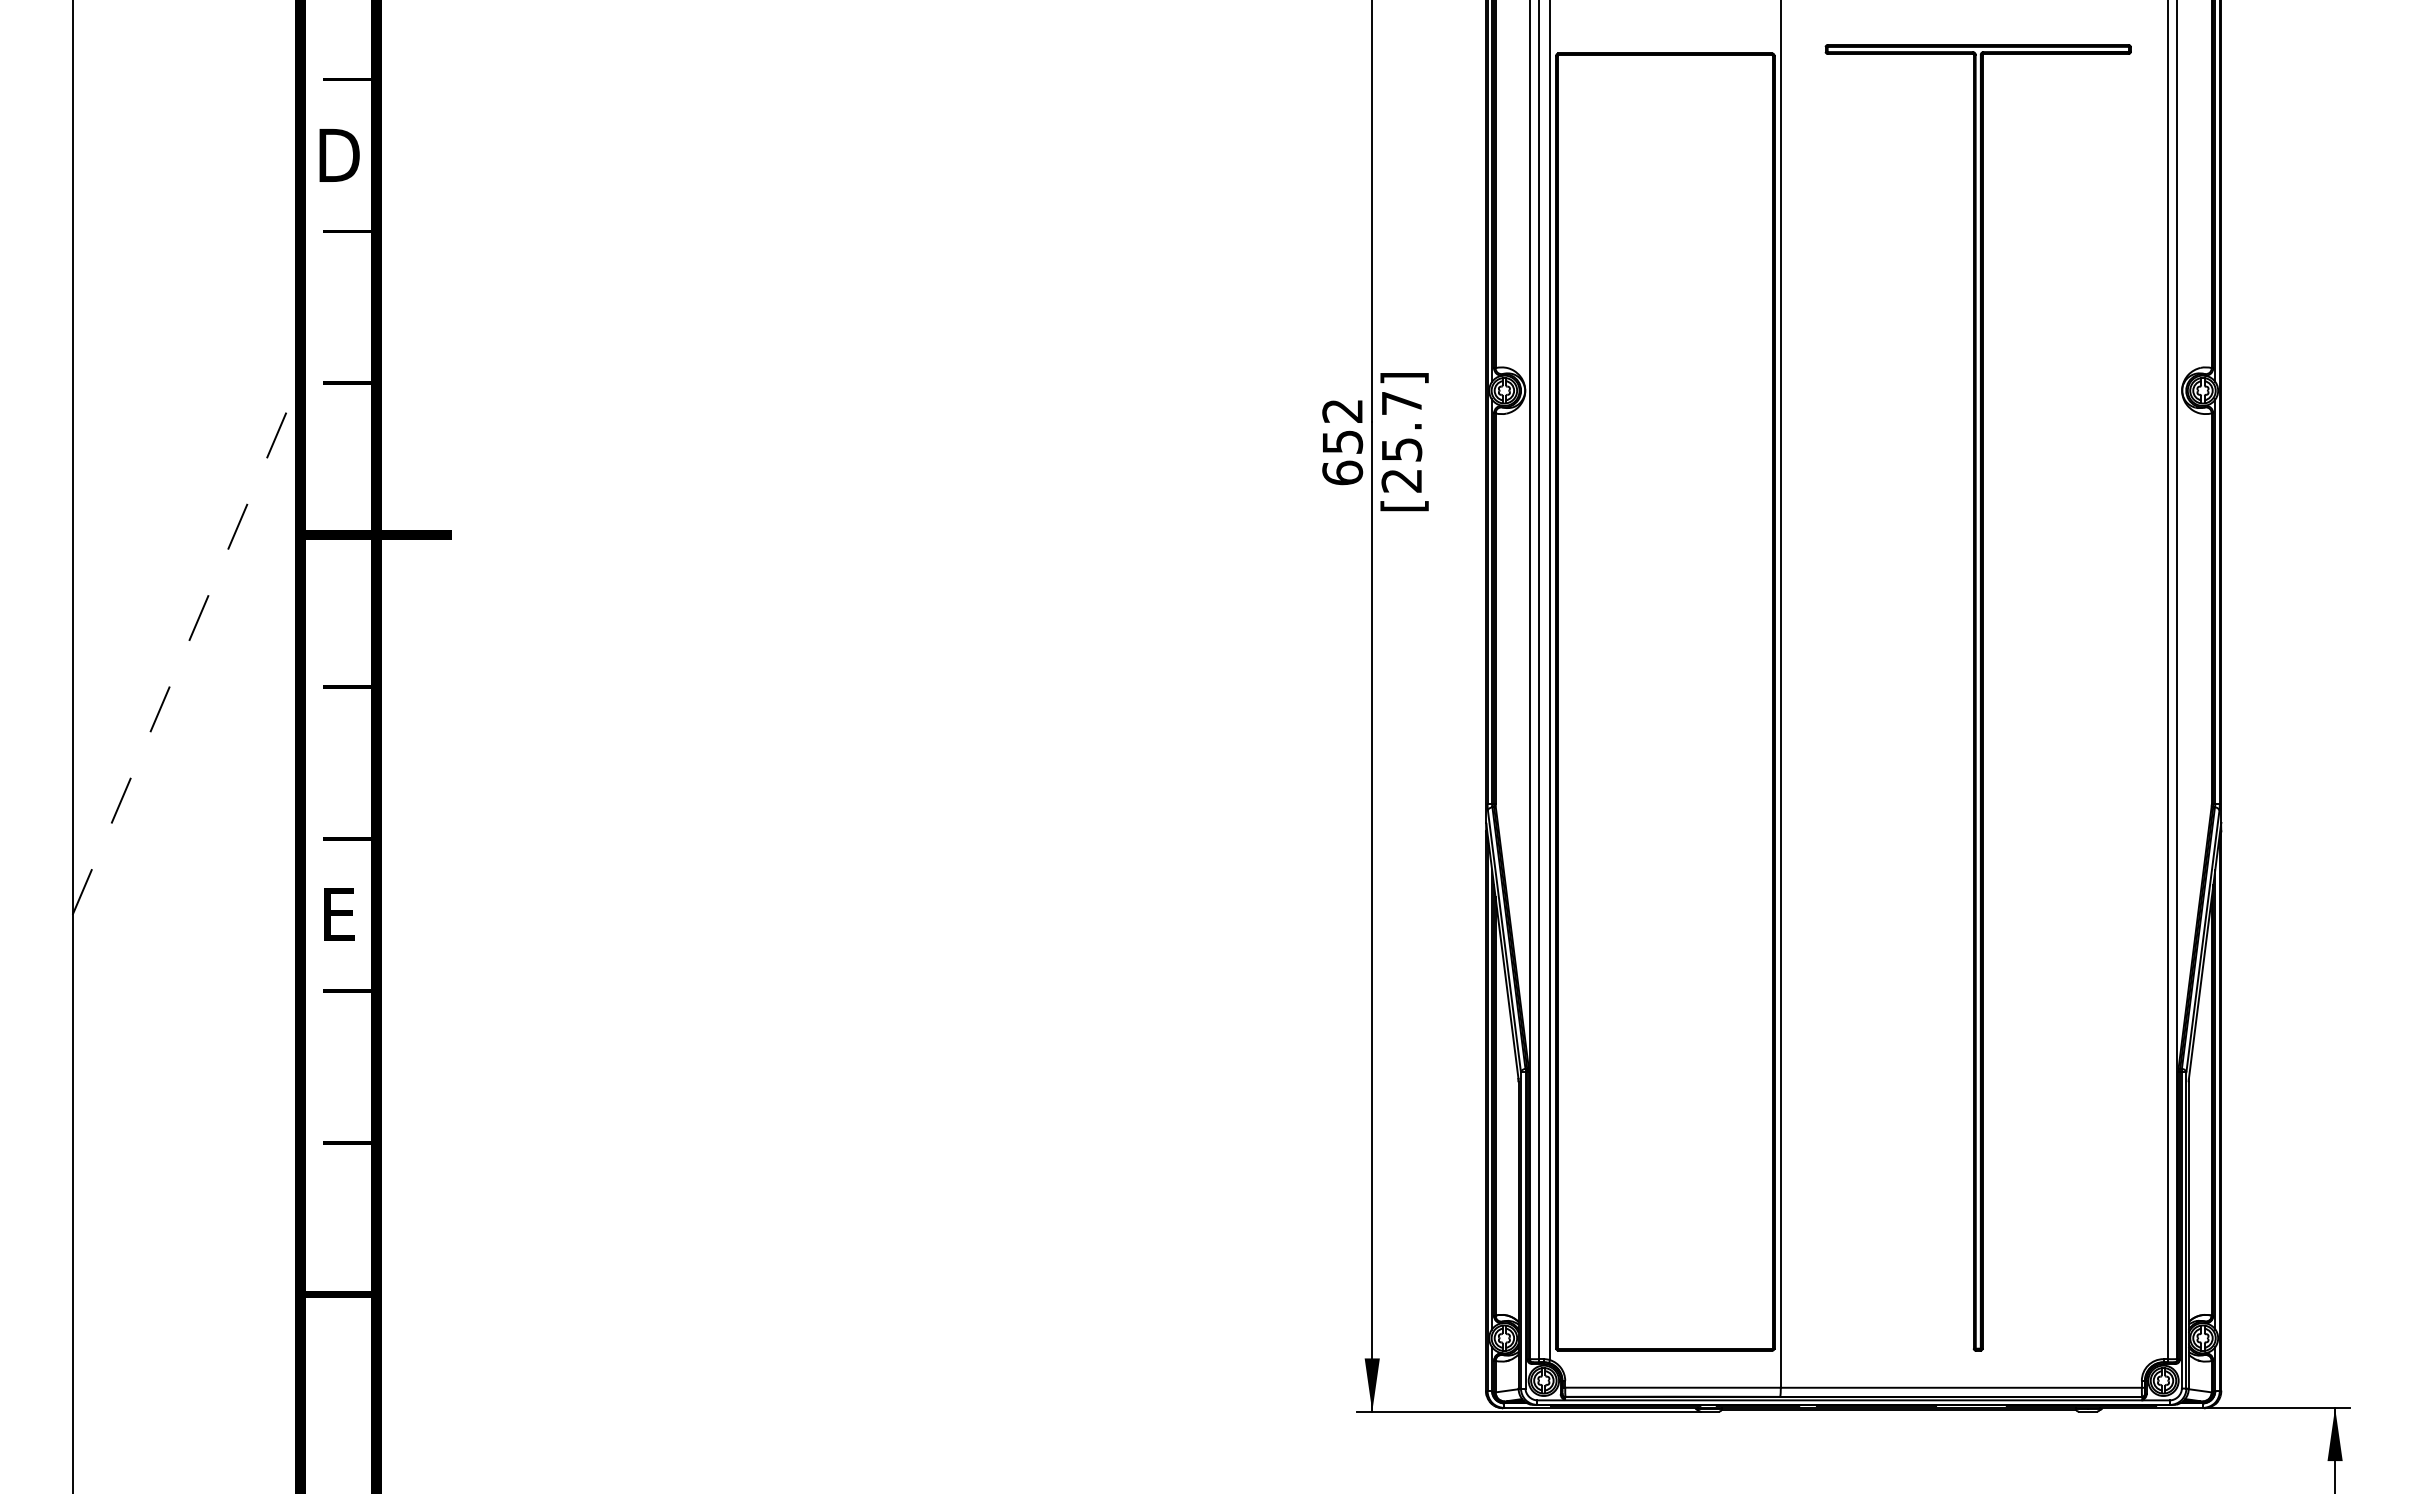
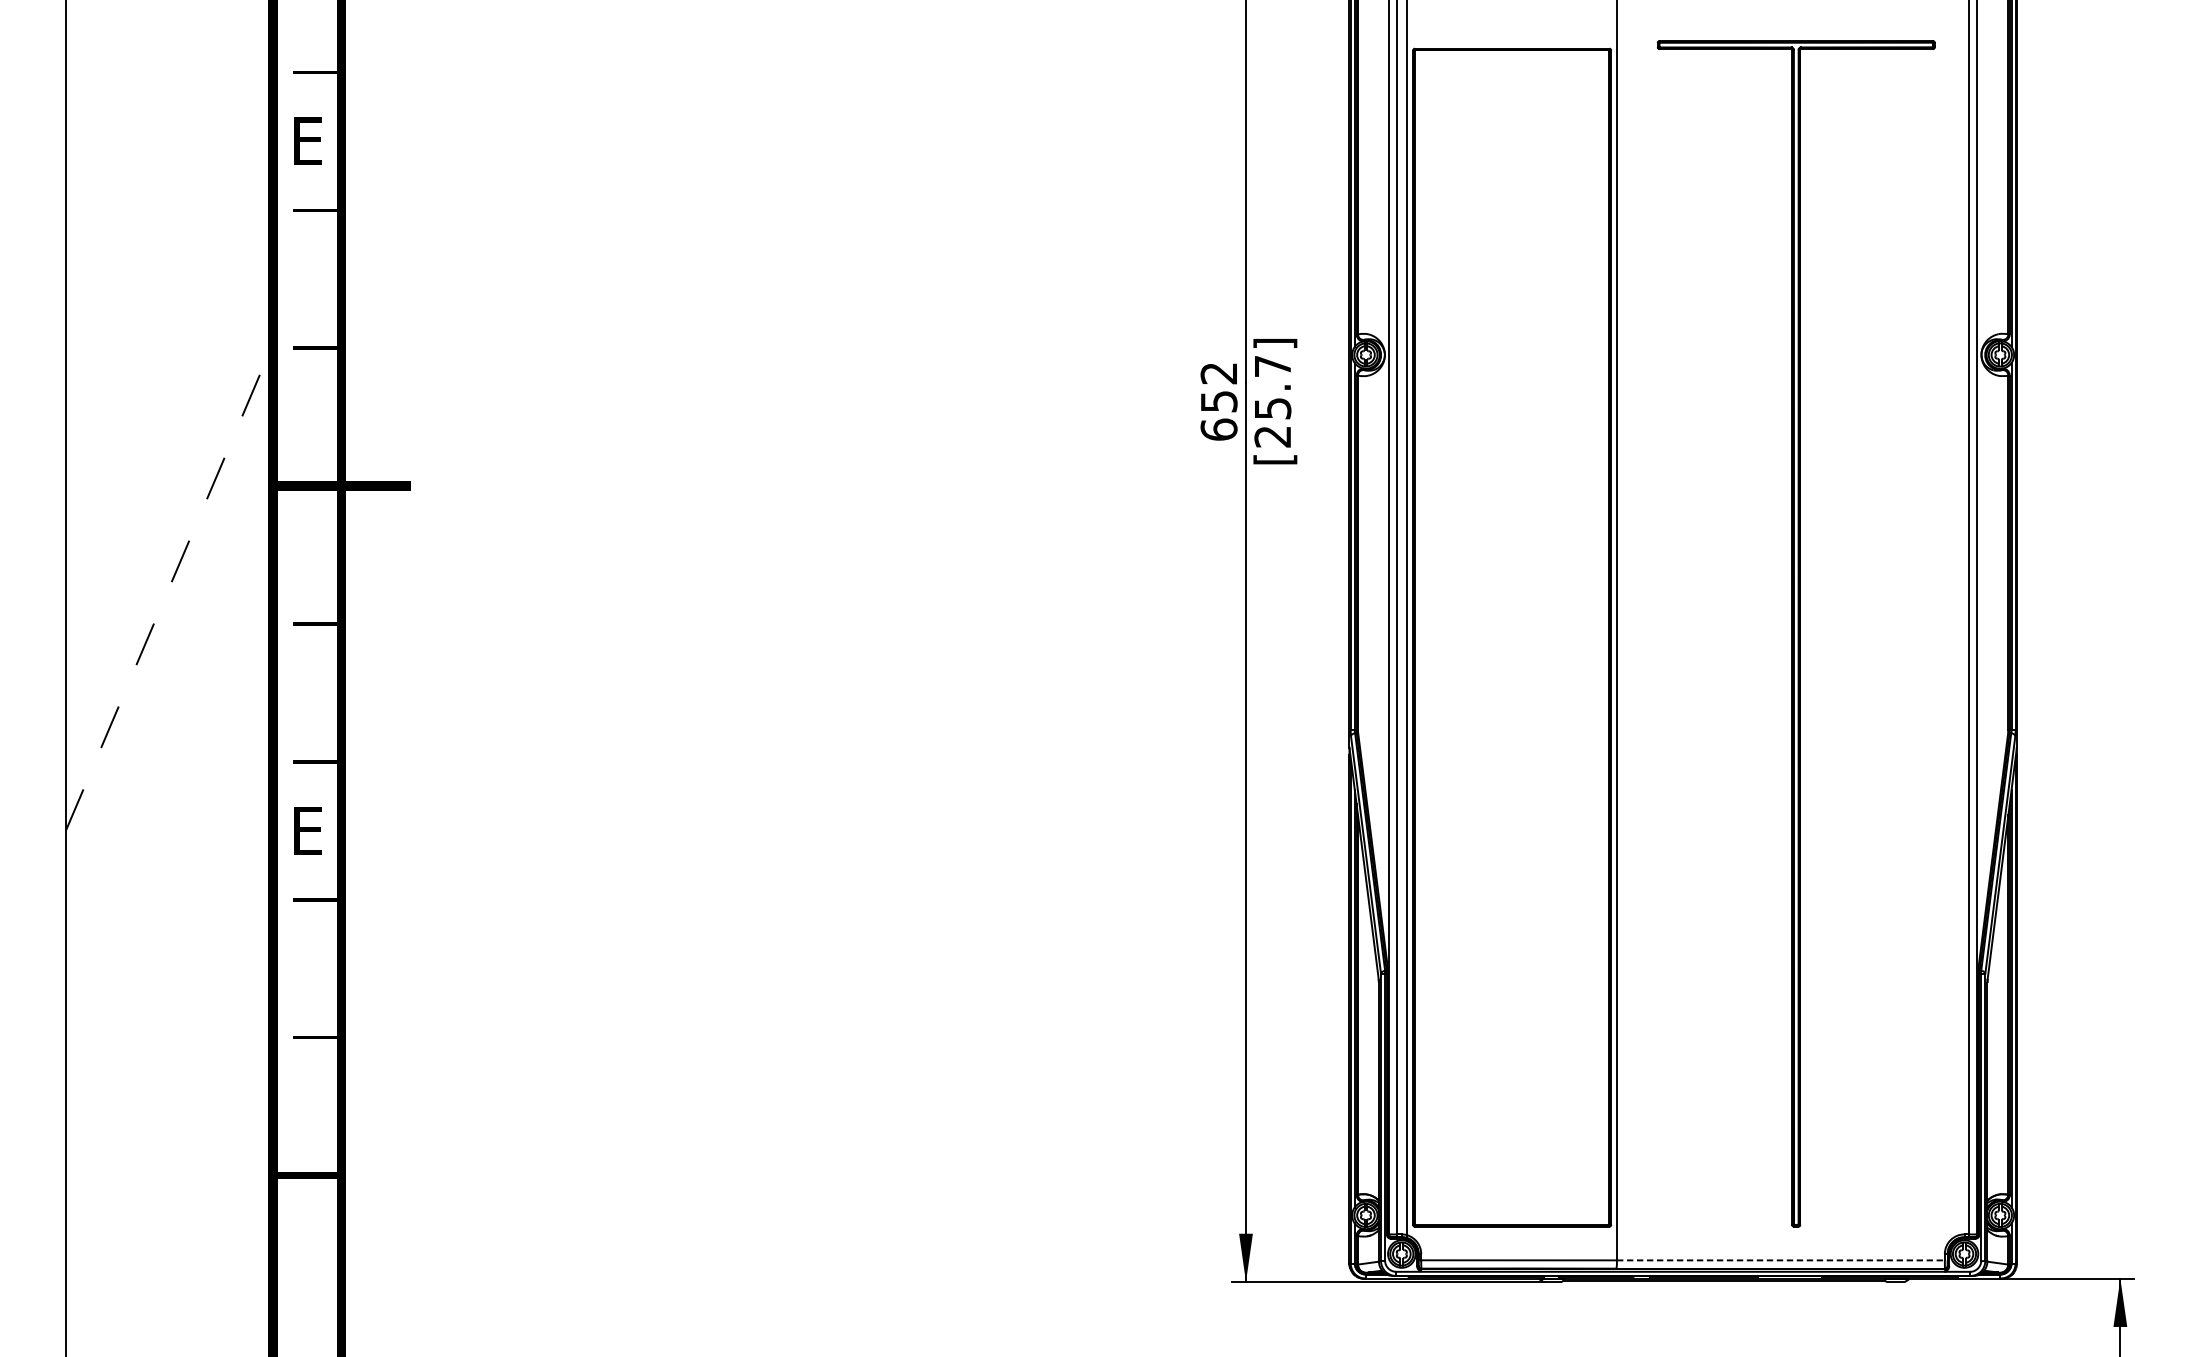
text: (339, 155) -> (308, 141), D -> E
line: (1963, 1387) -> (1782, 1260), solid -> dashed

